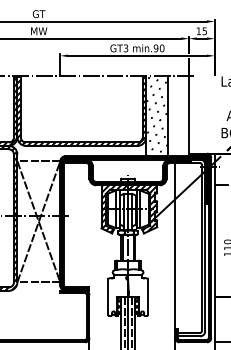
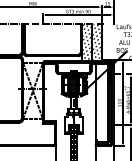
hatch: (177, 115) -> (96, 42), added

